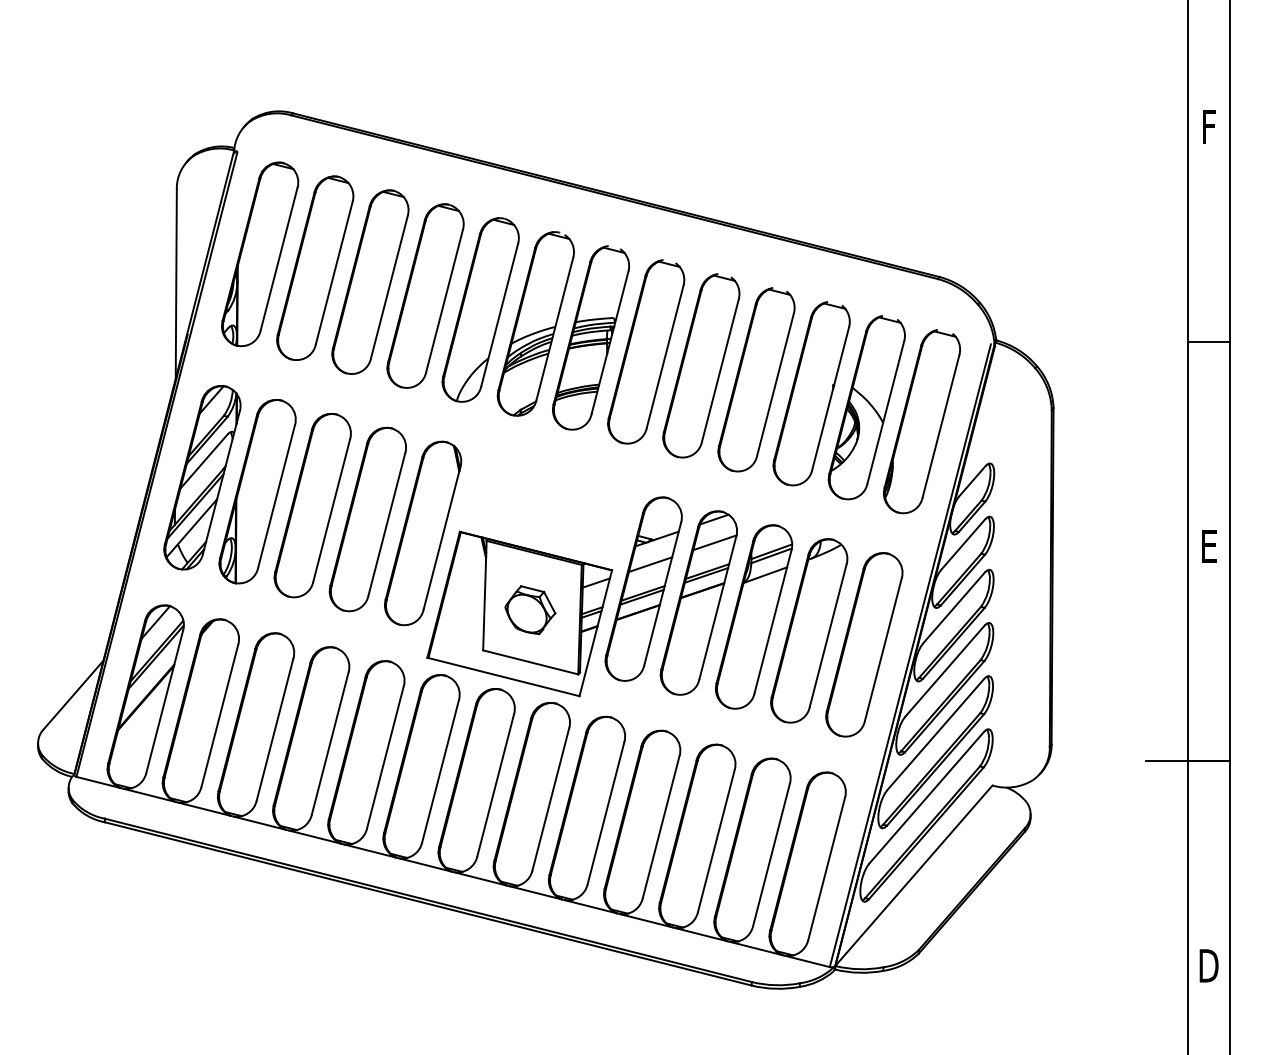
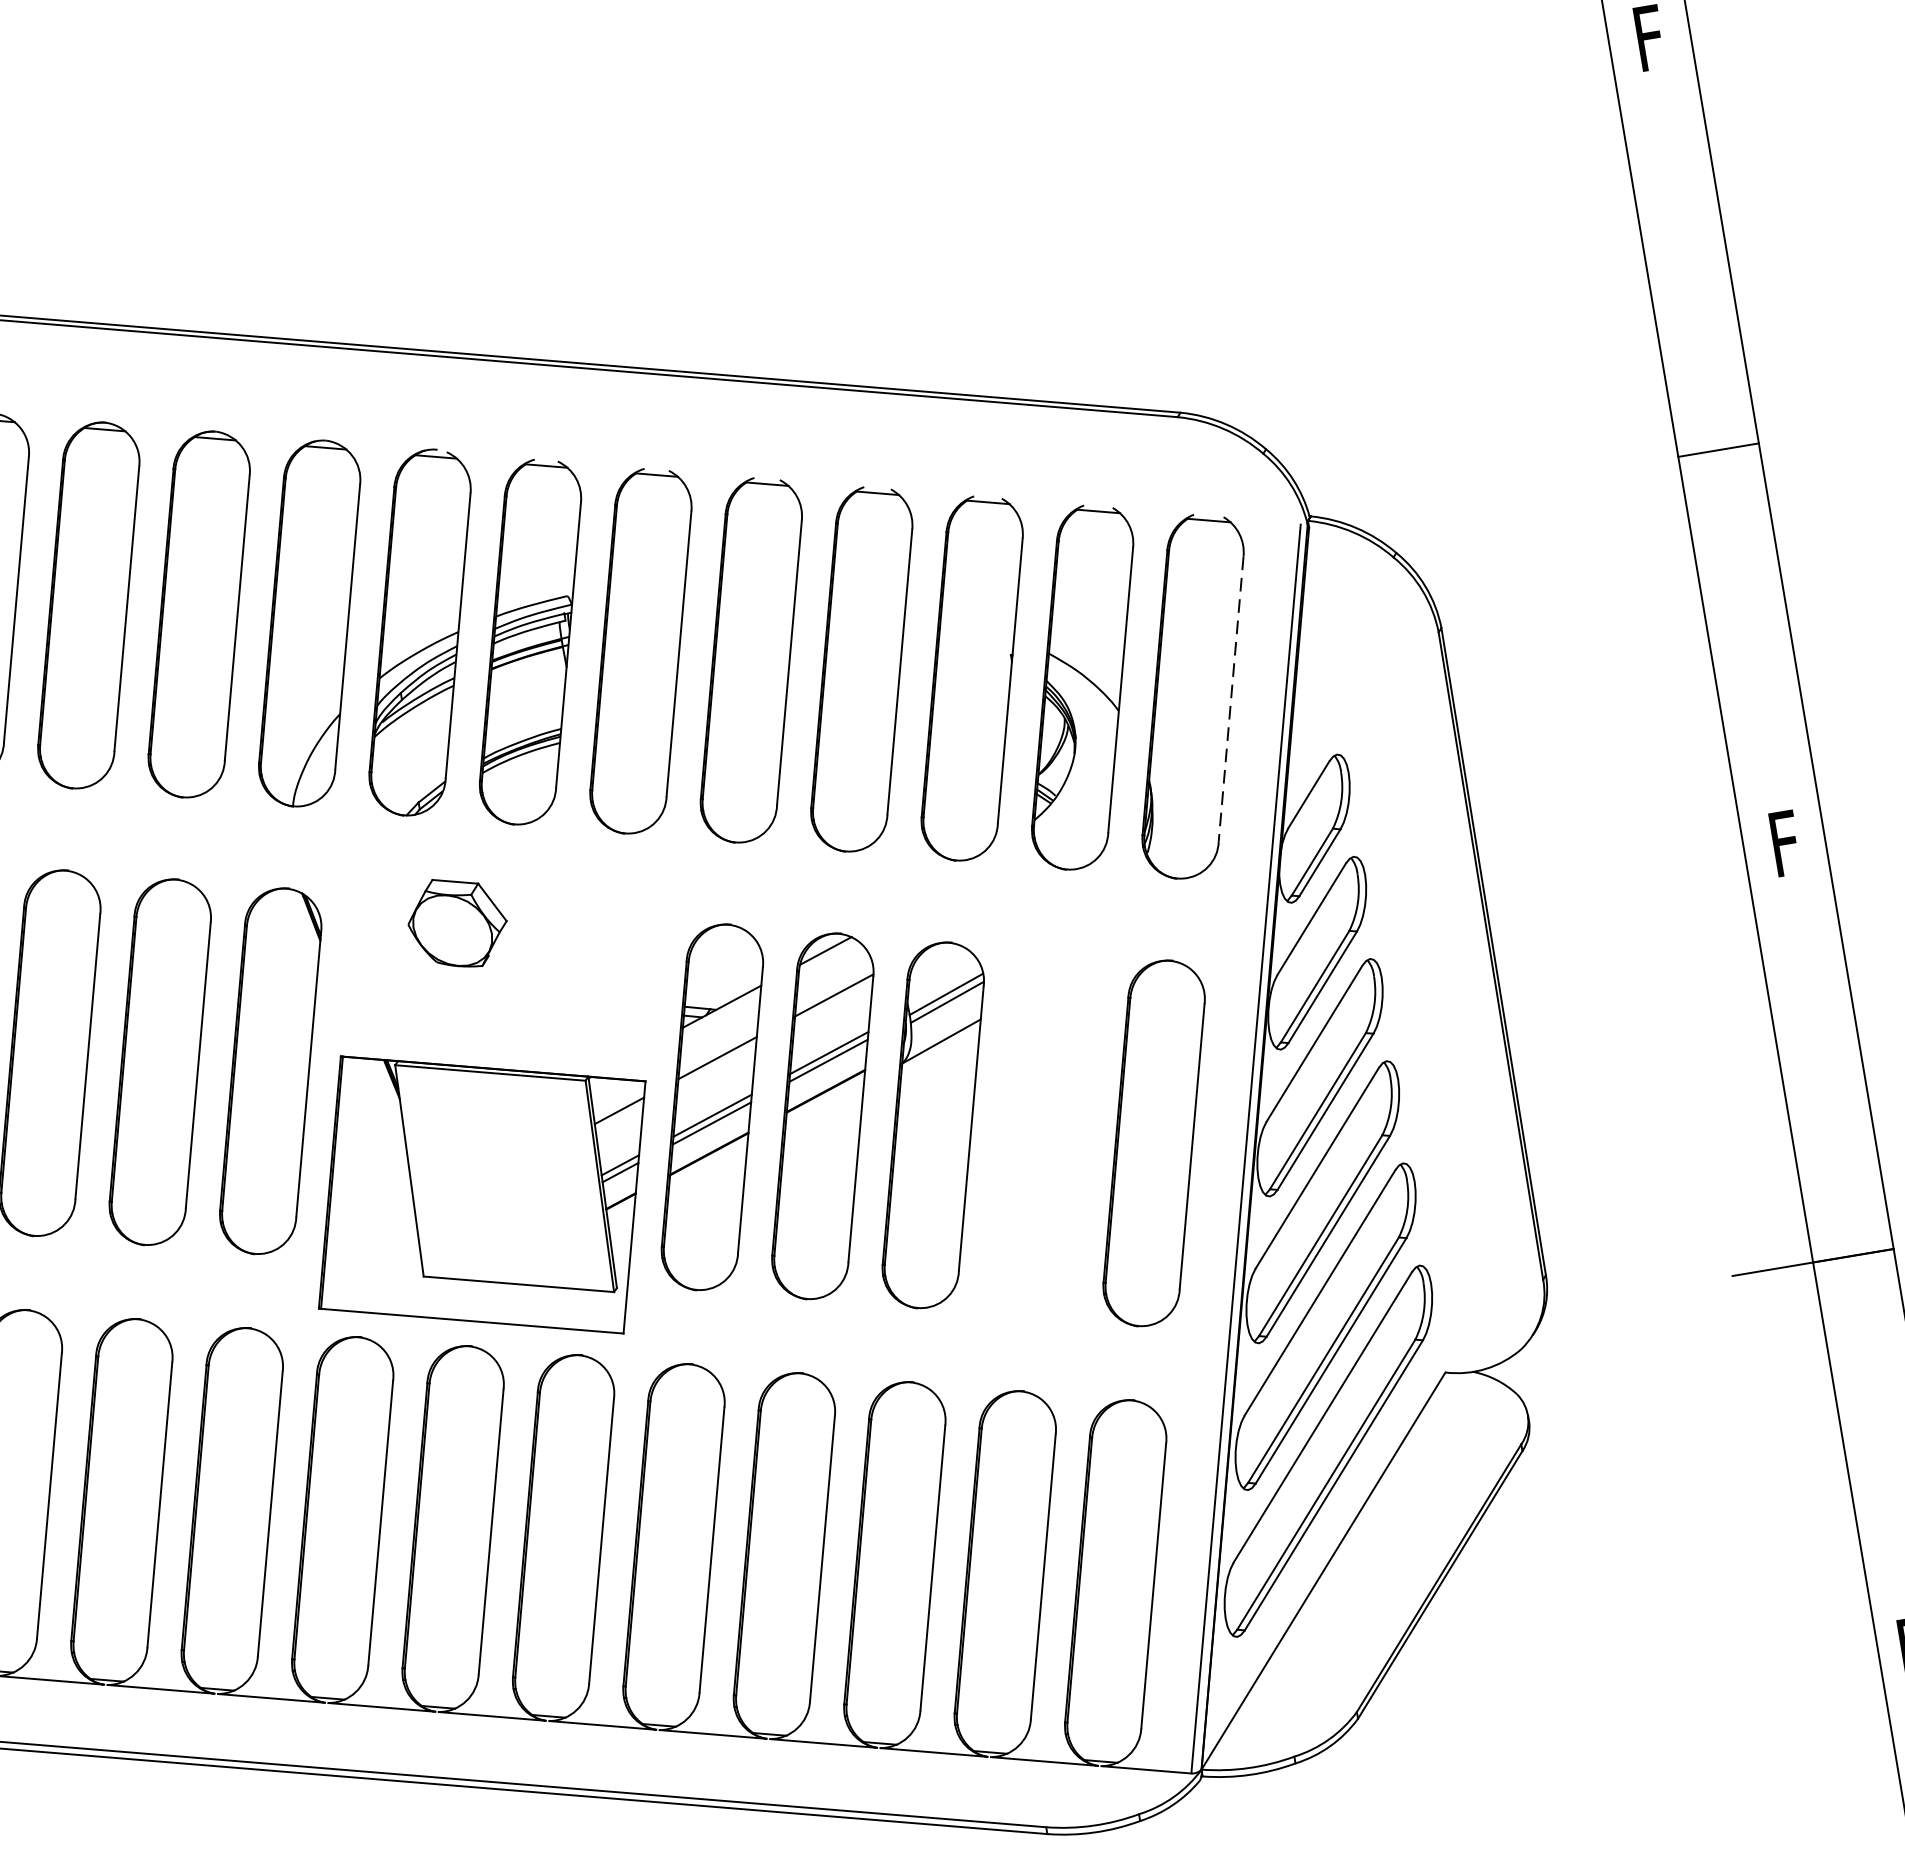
line: (940, 426) -> (1230, 699), solid -> dashed
text: (1209, 546) -> (1785, 843), E -> F
part: (530, 610) -> (458, 923), moved
part: (809, 630) -> (1044, 1133), removed

